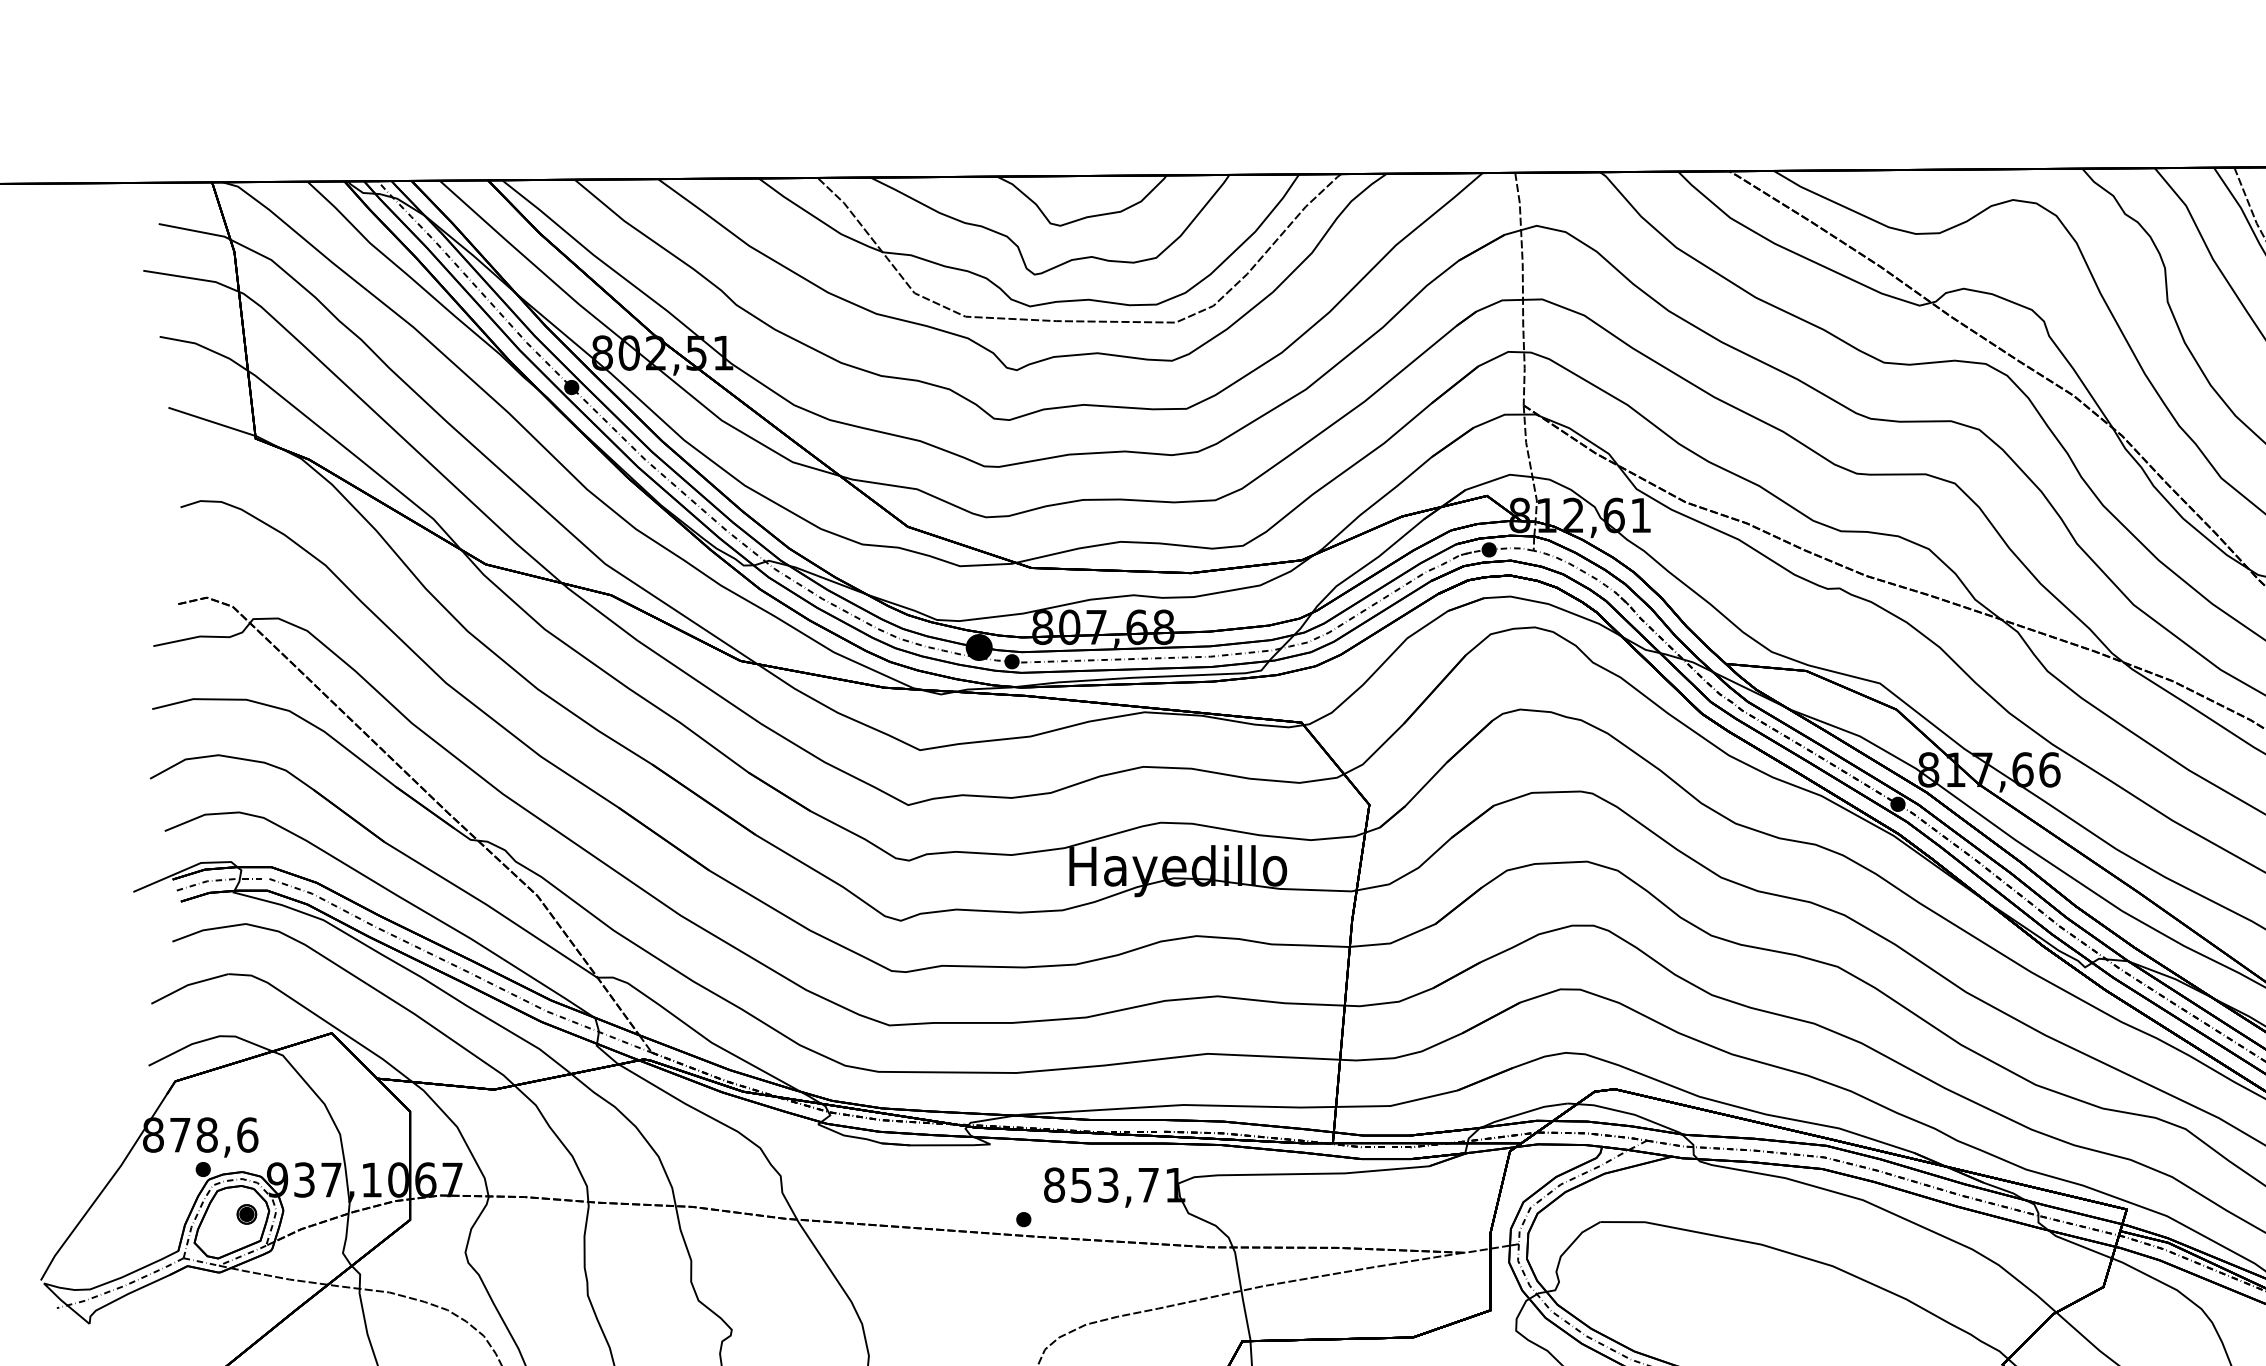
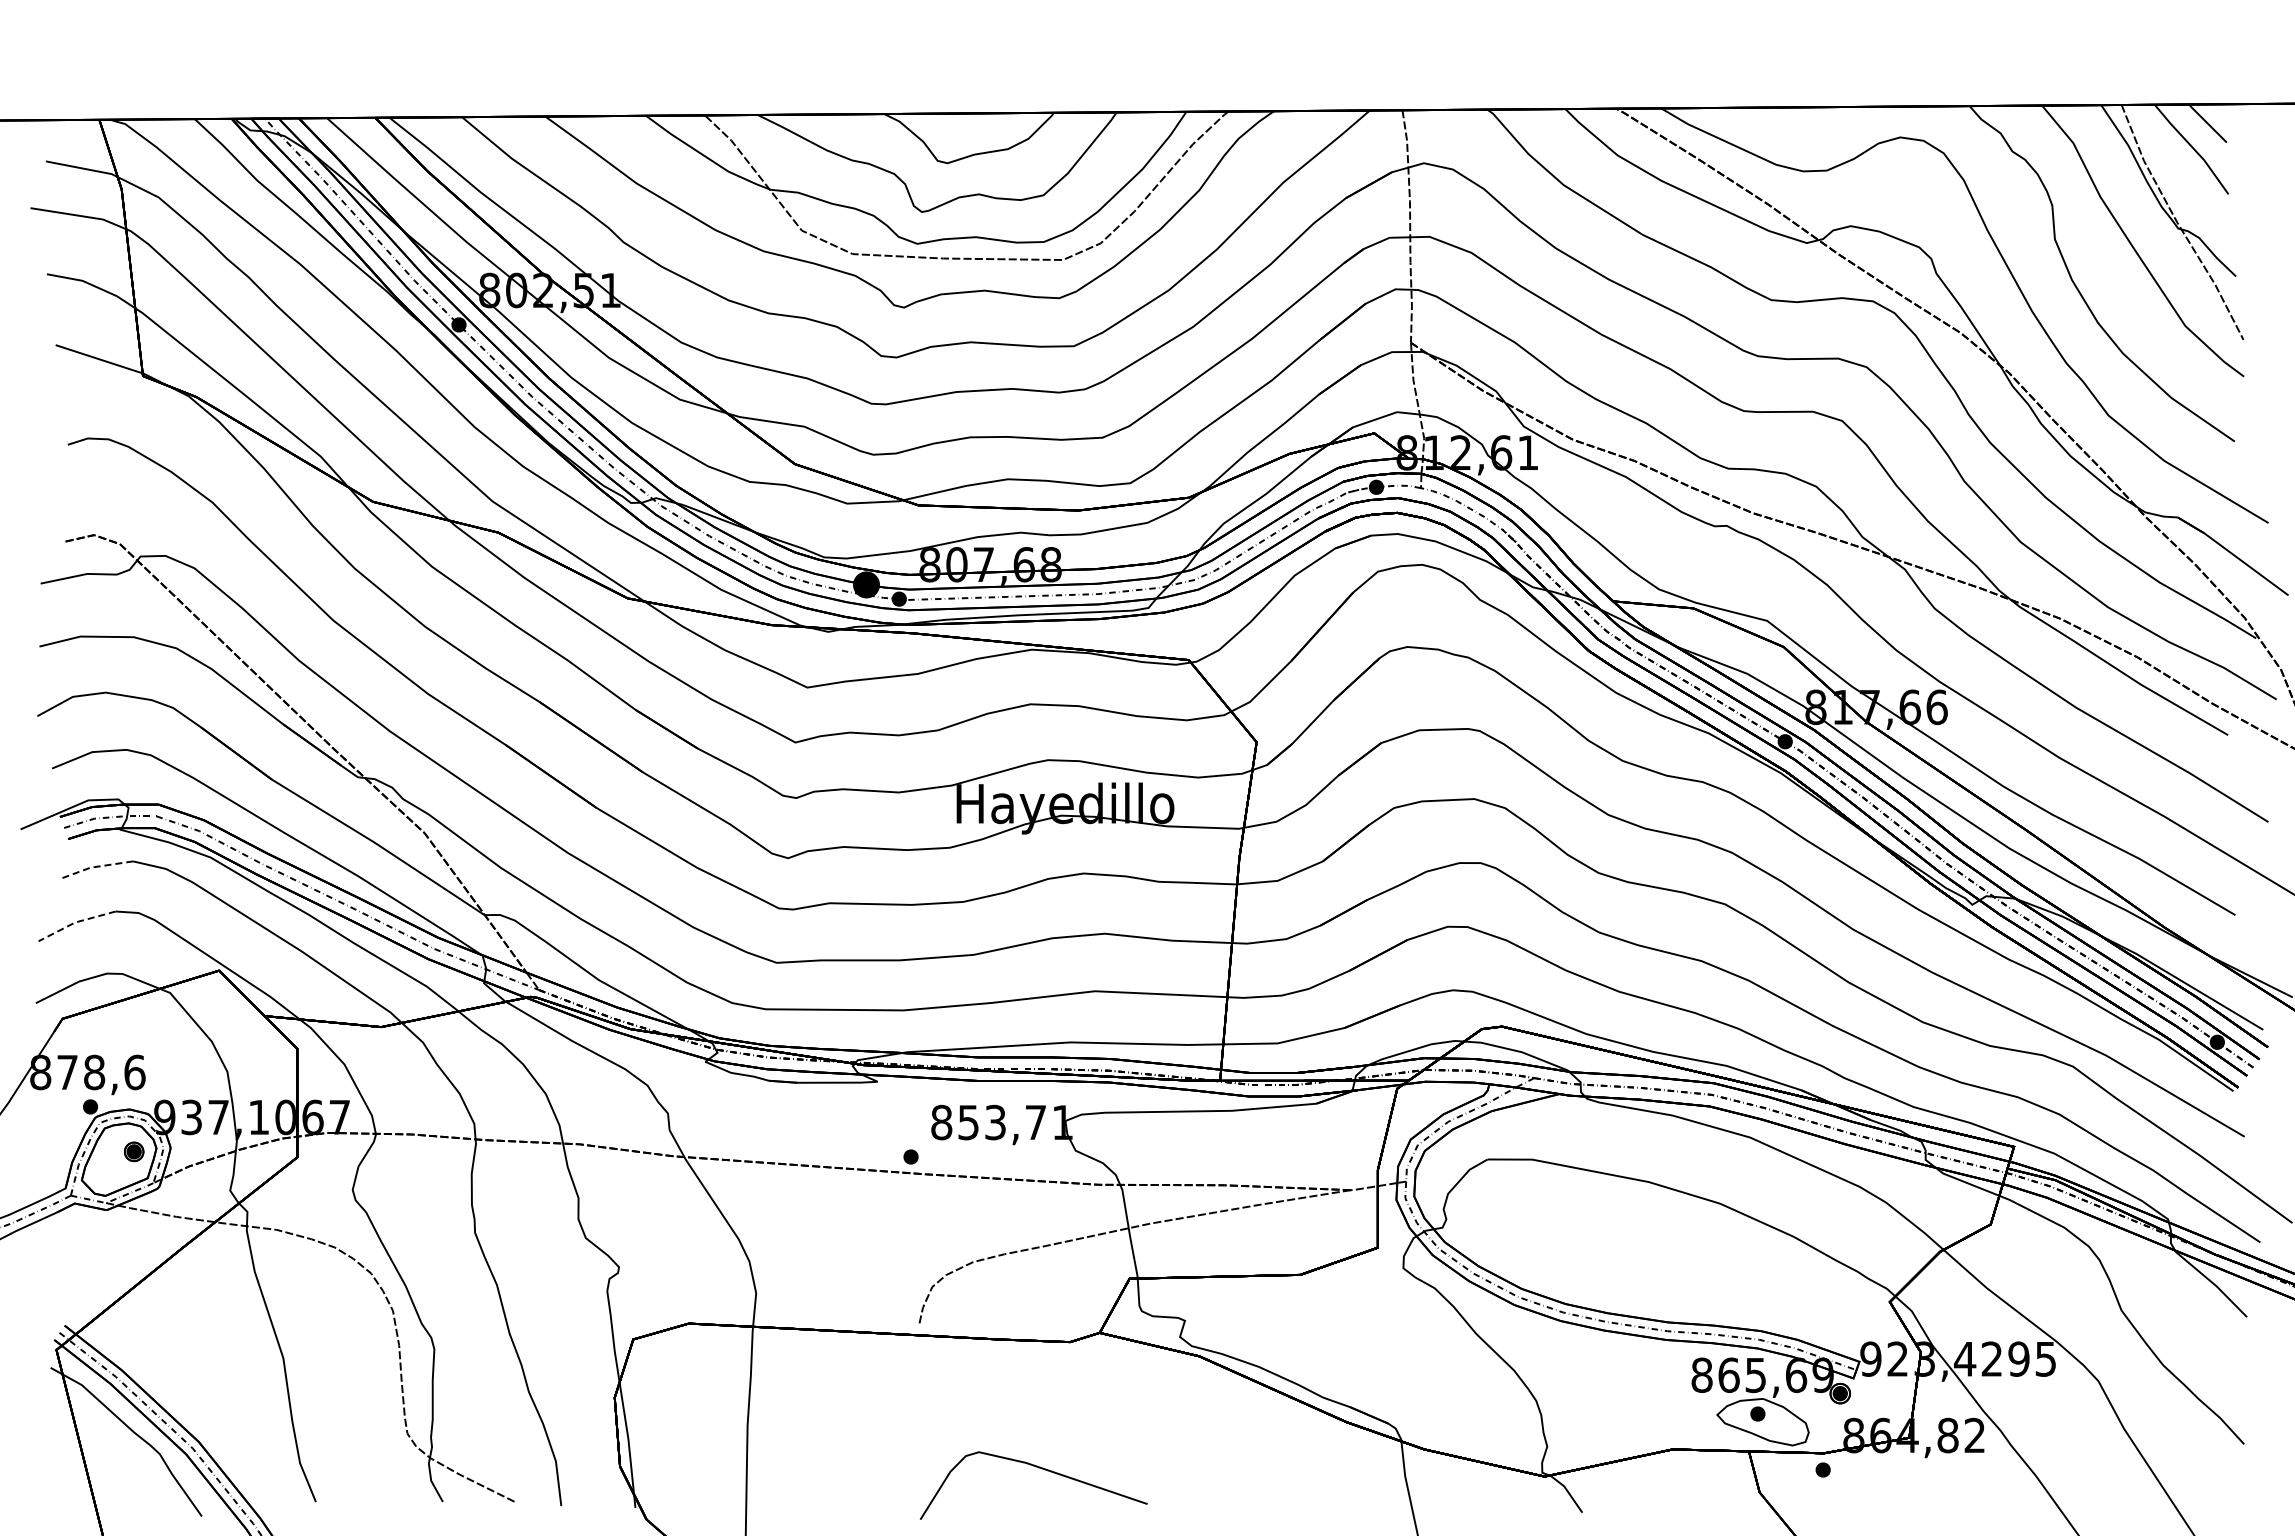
line: (208, 930) -> (95, 867), solid -> dashed
line: (188, 985) -> (75, 922), solid -> dashed

